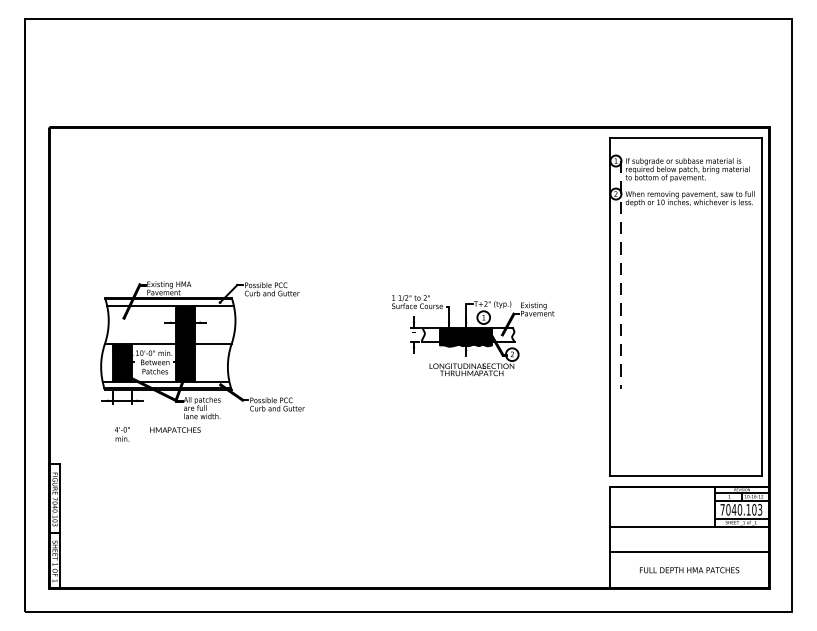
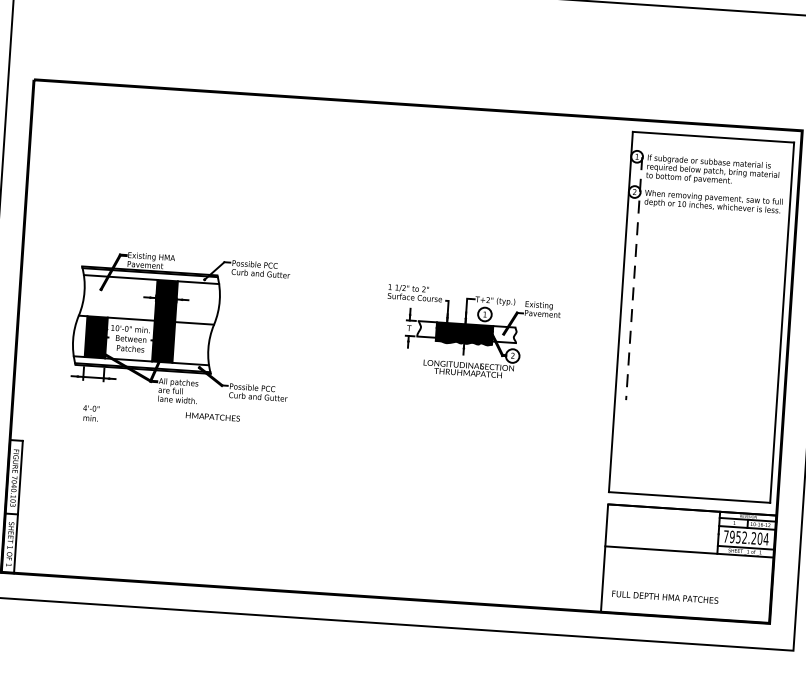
text: (175, 429) -> (213, 416), moved
text: (744, 509) -> (749, 537), 7040.103 -> 7952.204
line: (689, 551) -> (687, 578), removed
text: (689, 570) -> (665, 597), moved

